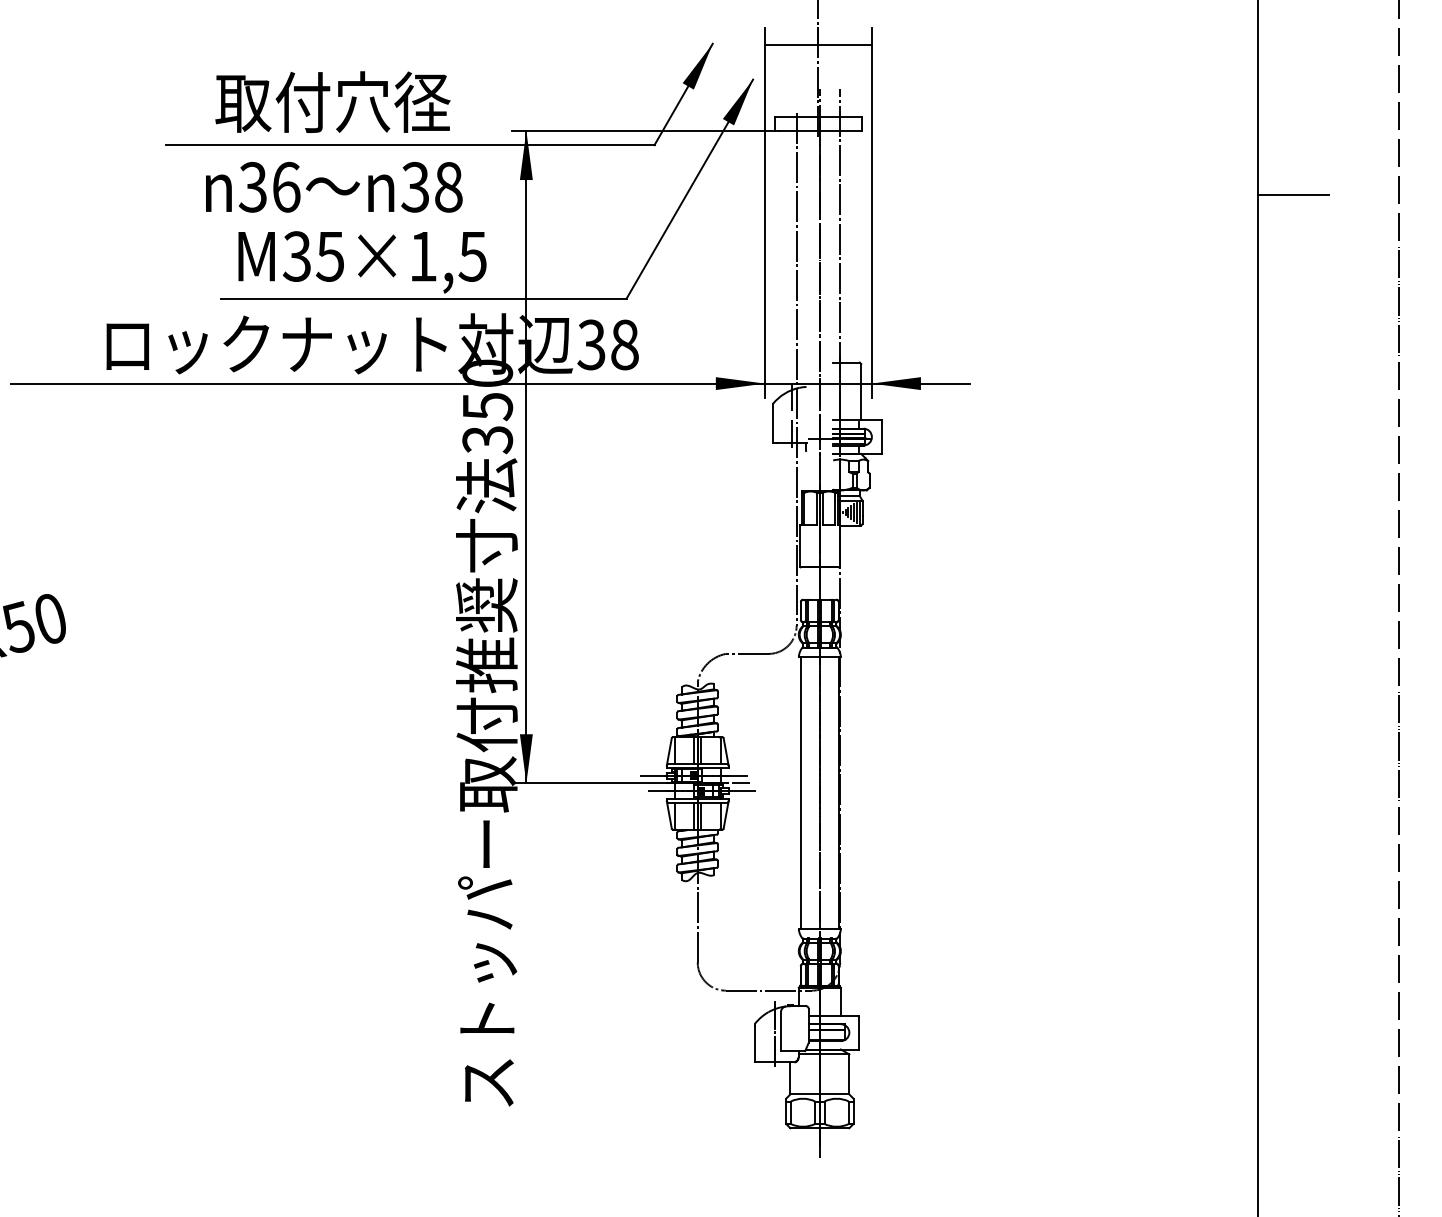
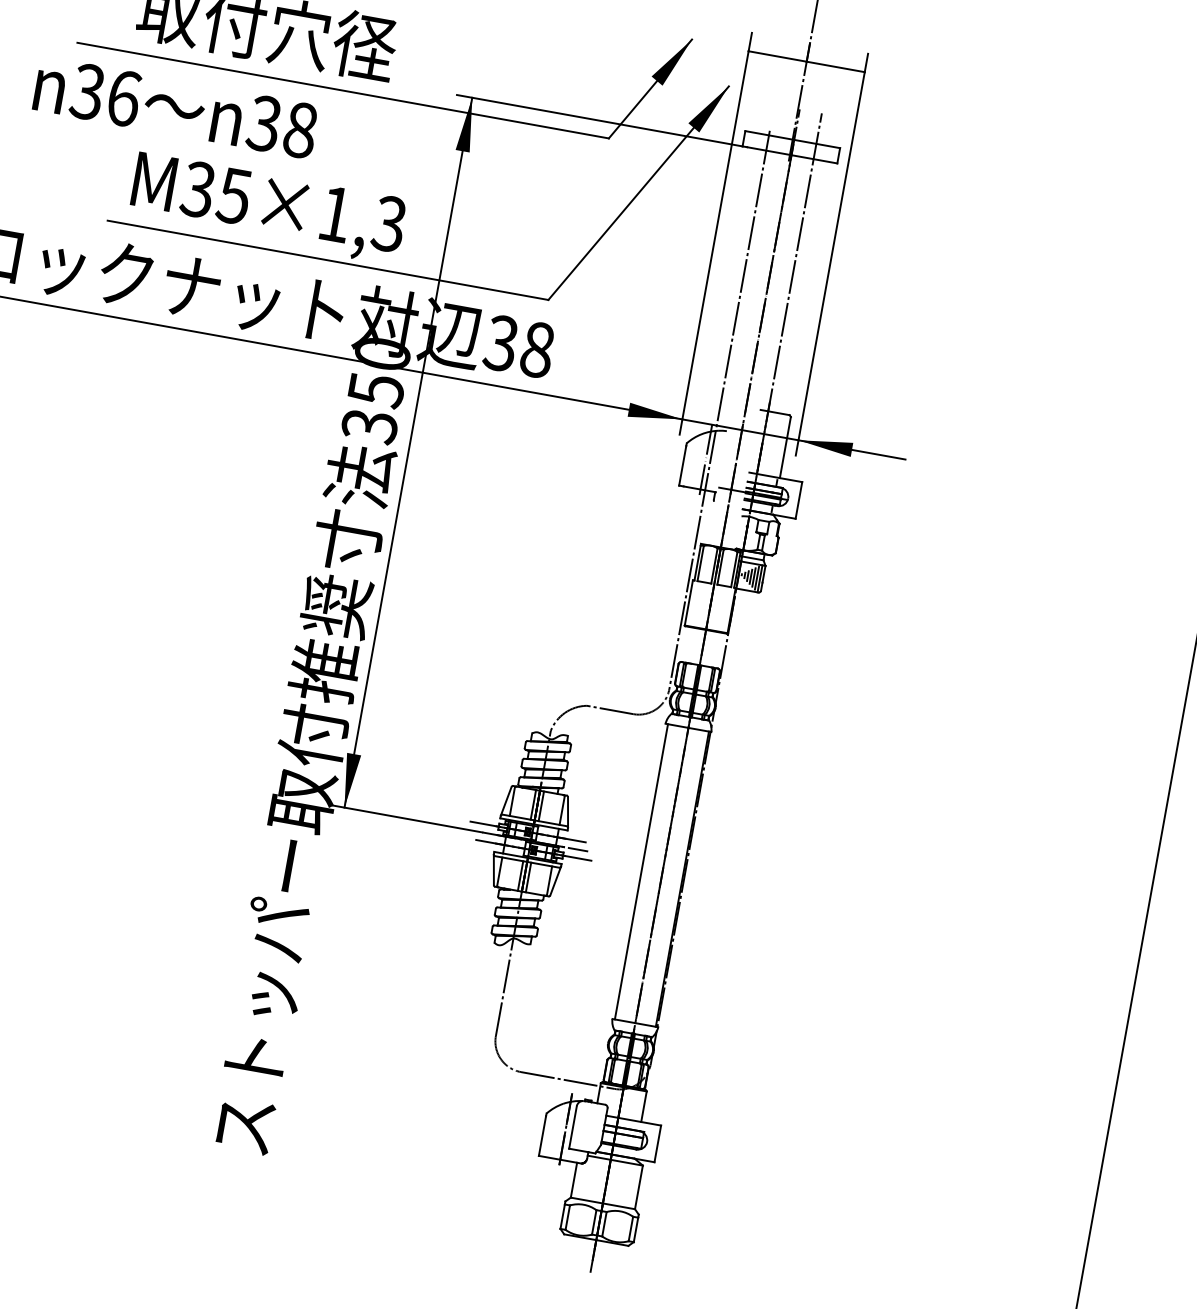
text: (334, 187) -> (176, 108), moved
text: (472, 256) -> (389, 223), M35×1,5 -> M35×1,3

